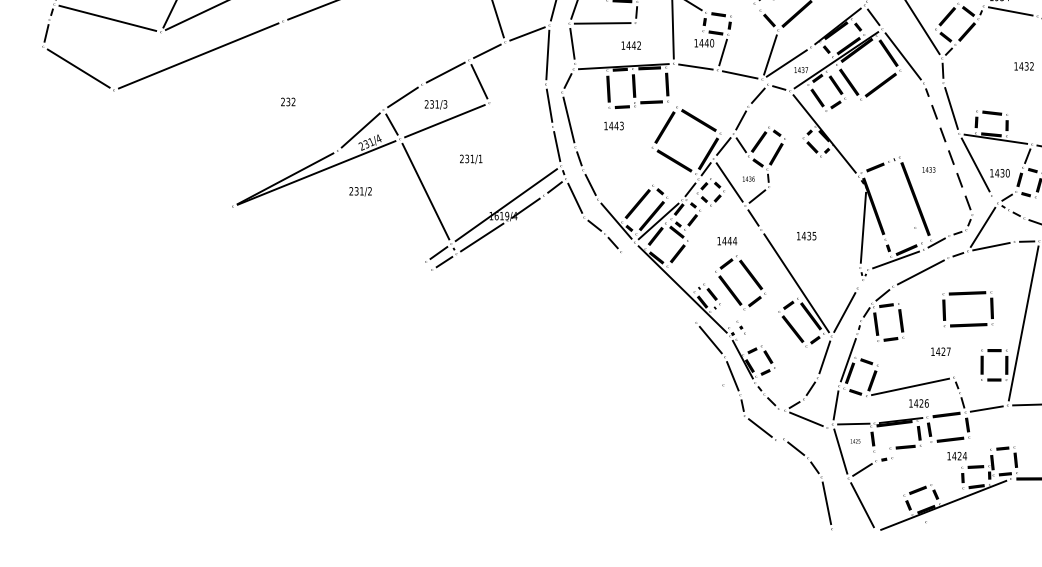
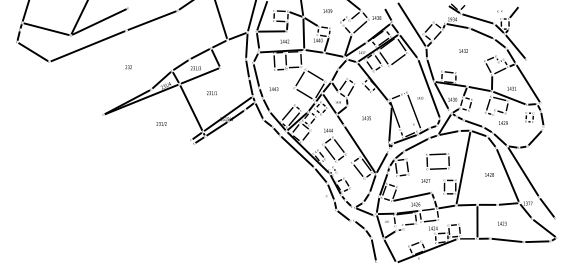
text: (612, 126) -> (273, 89), moved
line: (949, 148) -> (429, 88), dashed -> solid
text: (360, 190) -> (161, 123), moved
text: (806, 236) -> (366, 118), moved
line: (656, 287) -> (296, 151), added

